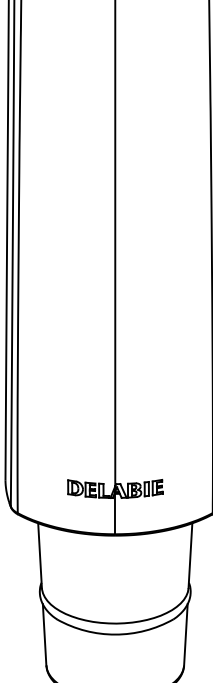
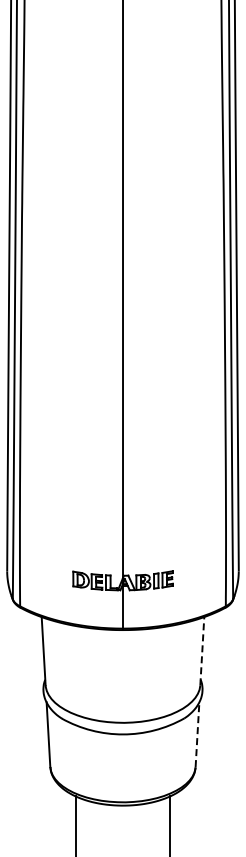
line: (190, 555) -> (202, 650), solid -> dashed
line: (185, 634) -> (197, 734), solid -> dashed

